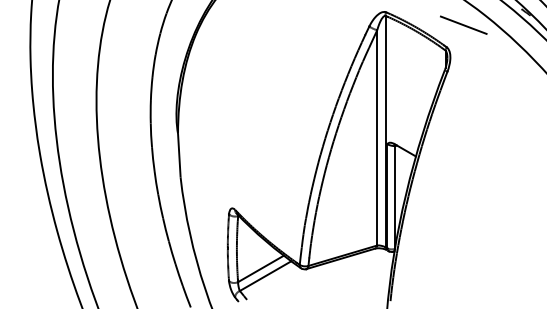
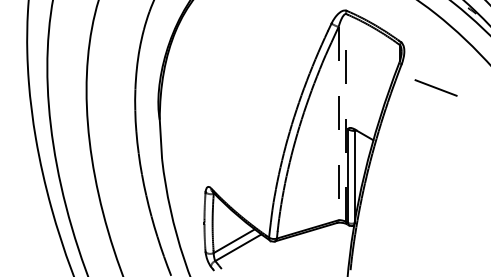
line: (463, 24) -> (435, 87), moved
line: (385, 131) -> (346, 117), solid -> dashed
line: (377, 137) -> (338, 123), solid -> dashed

